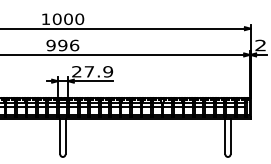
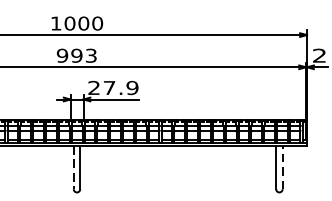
text: (74, 45) -> (91, 55), 996 -> 993
line: (60, 136) -> (74, 167), solid -> dashed
line: (230, 136) -> (282, 167), solid -> dashed

